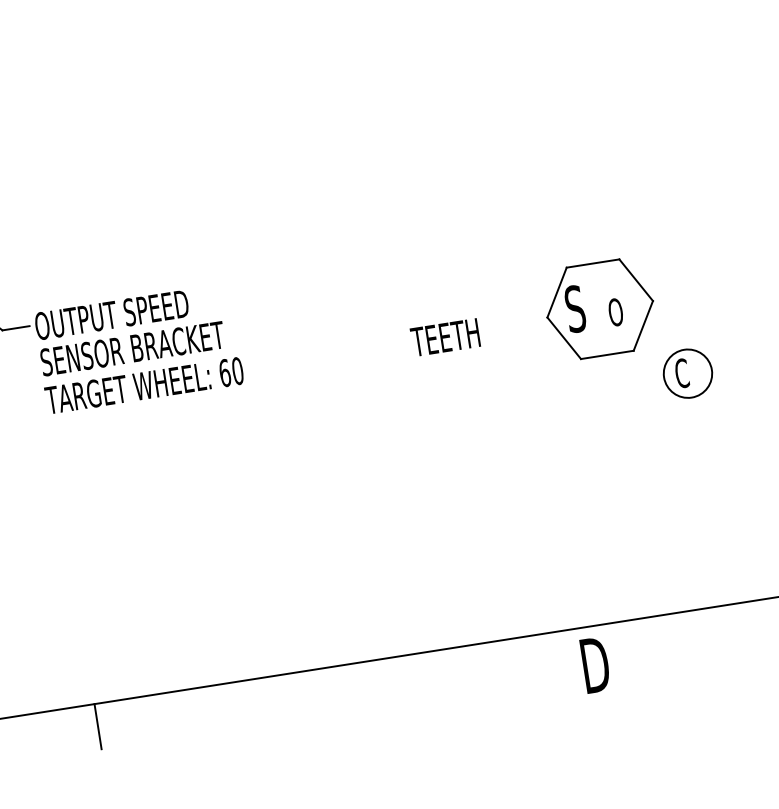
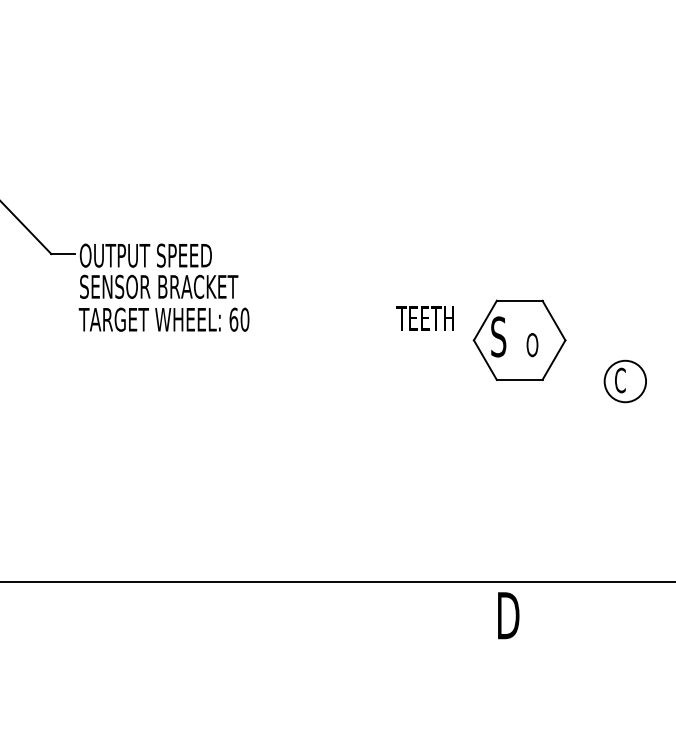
part: (599, 308) -> (519, 339), moved
line: (97, 726) -> (79, 601), removed

